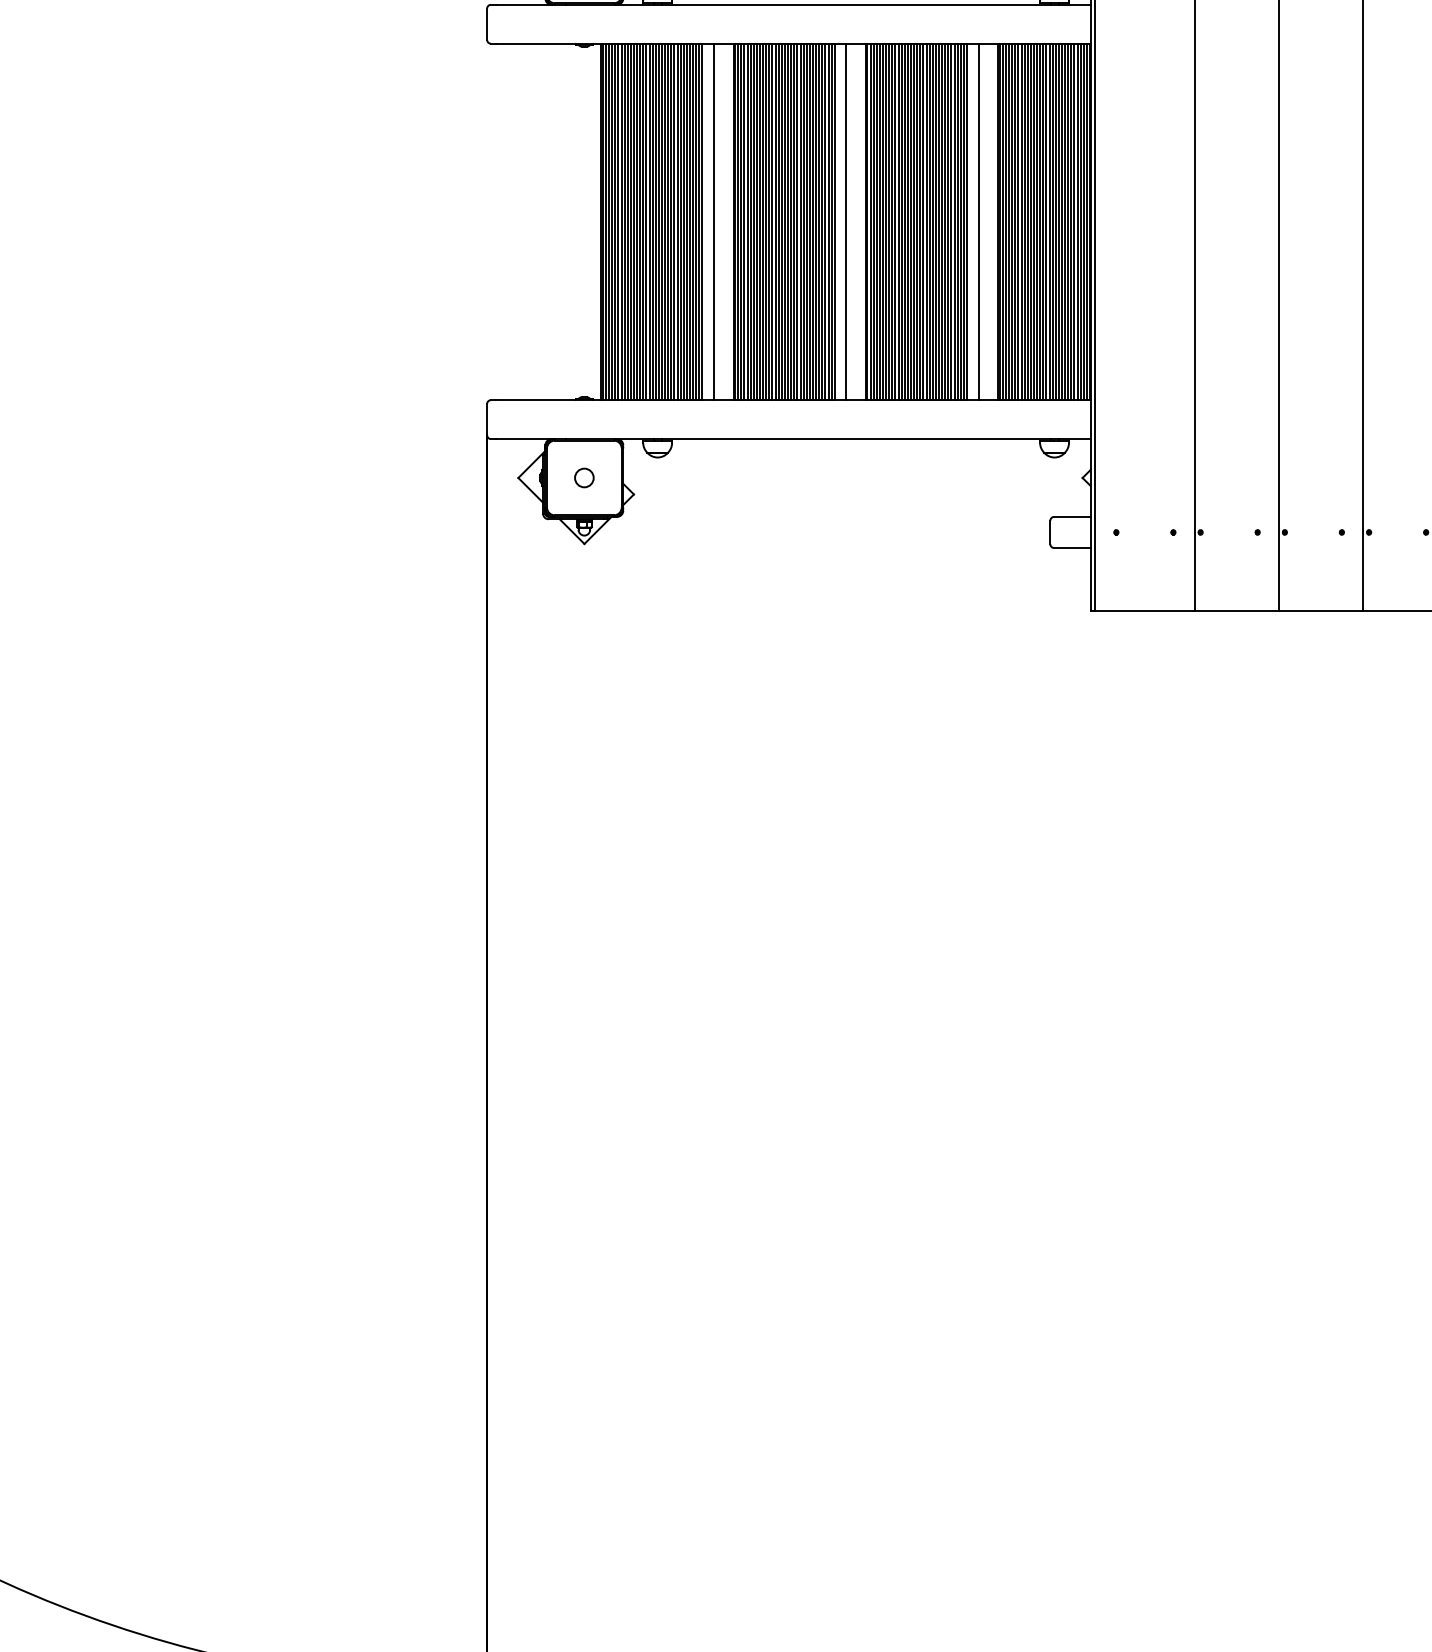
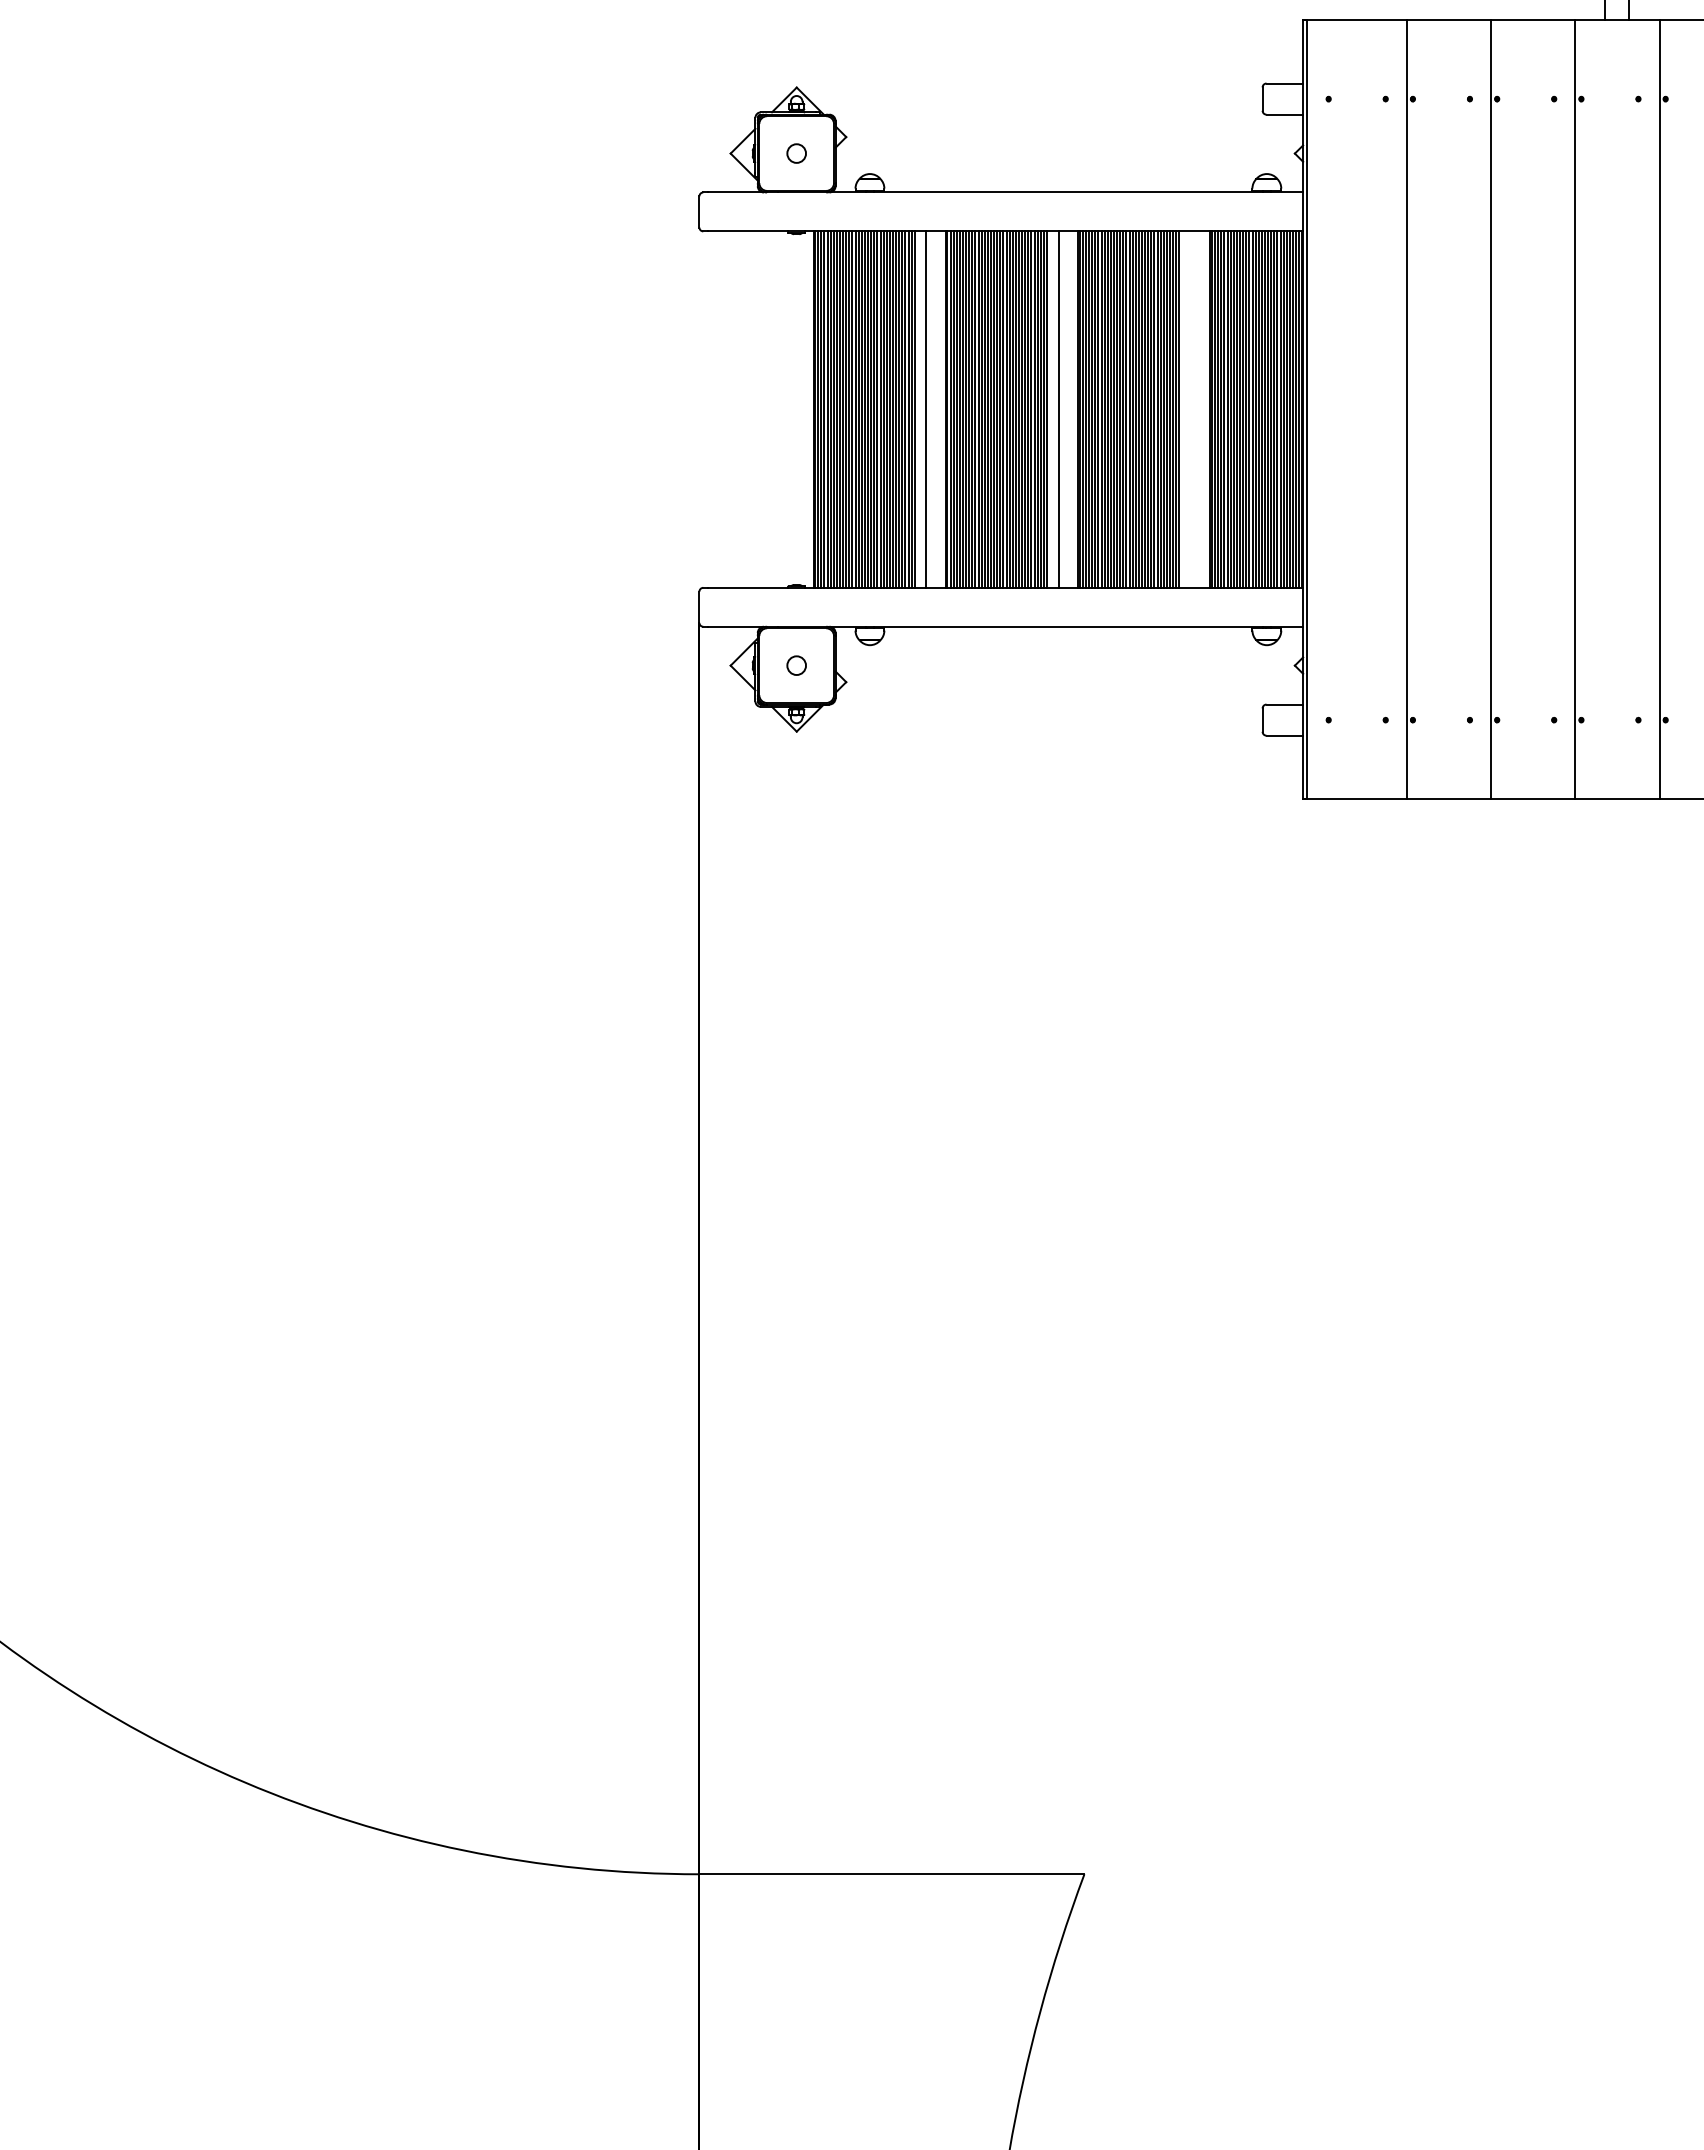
line: (979, 221) -> (1191, 409), removed

